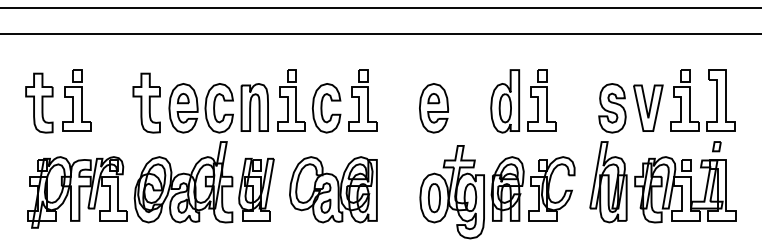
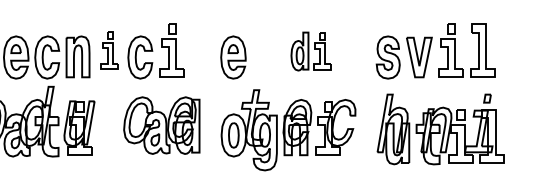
part: (291, 100) -> (109, 50), size x0.7
part: (523, 101) -> (311, 51), size x0.7
part: (662, 182) -> (440, 129), moved
part: (333, 189) -> (161, 125), moved

